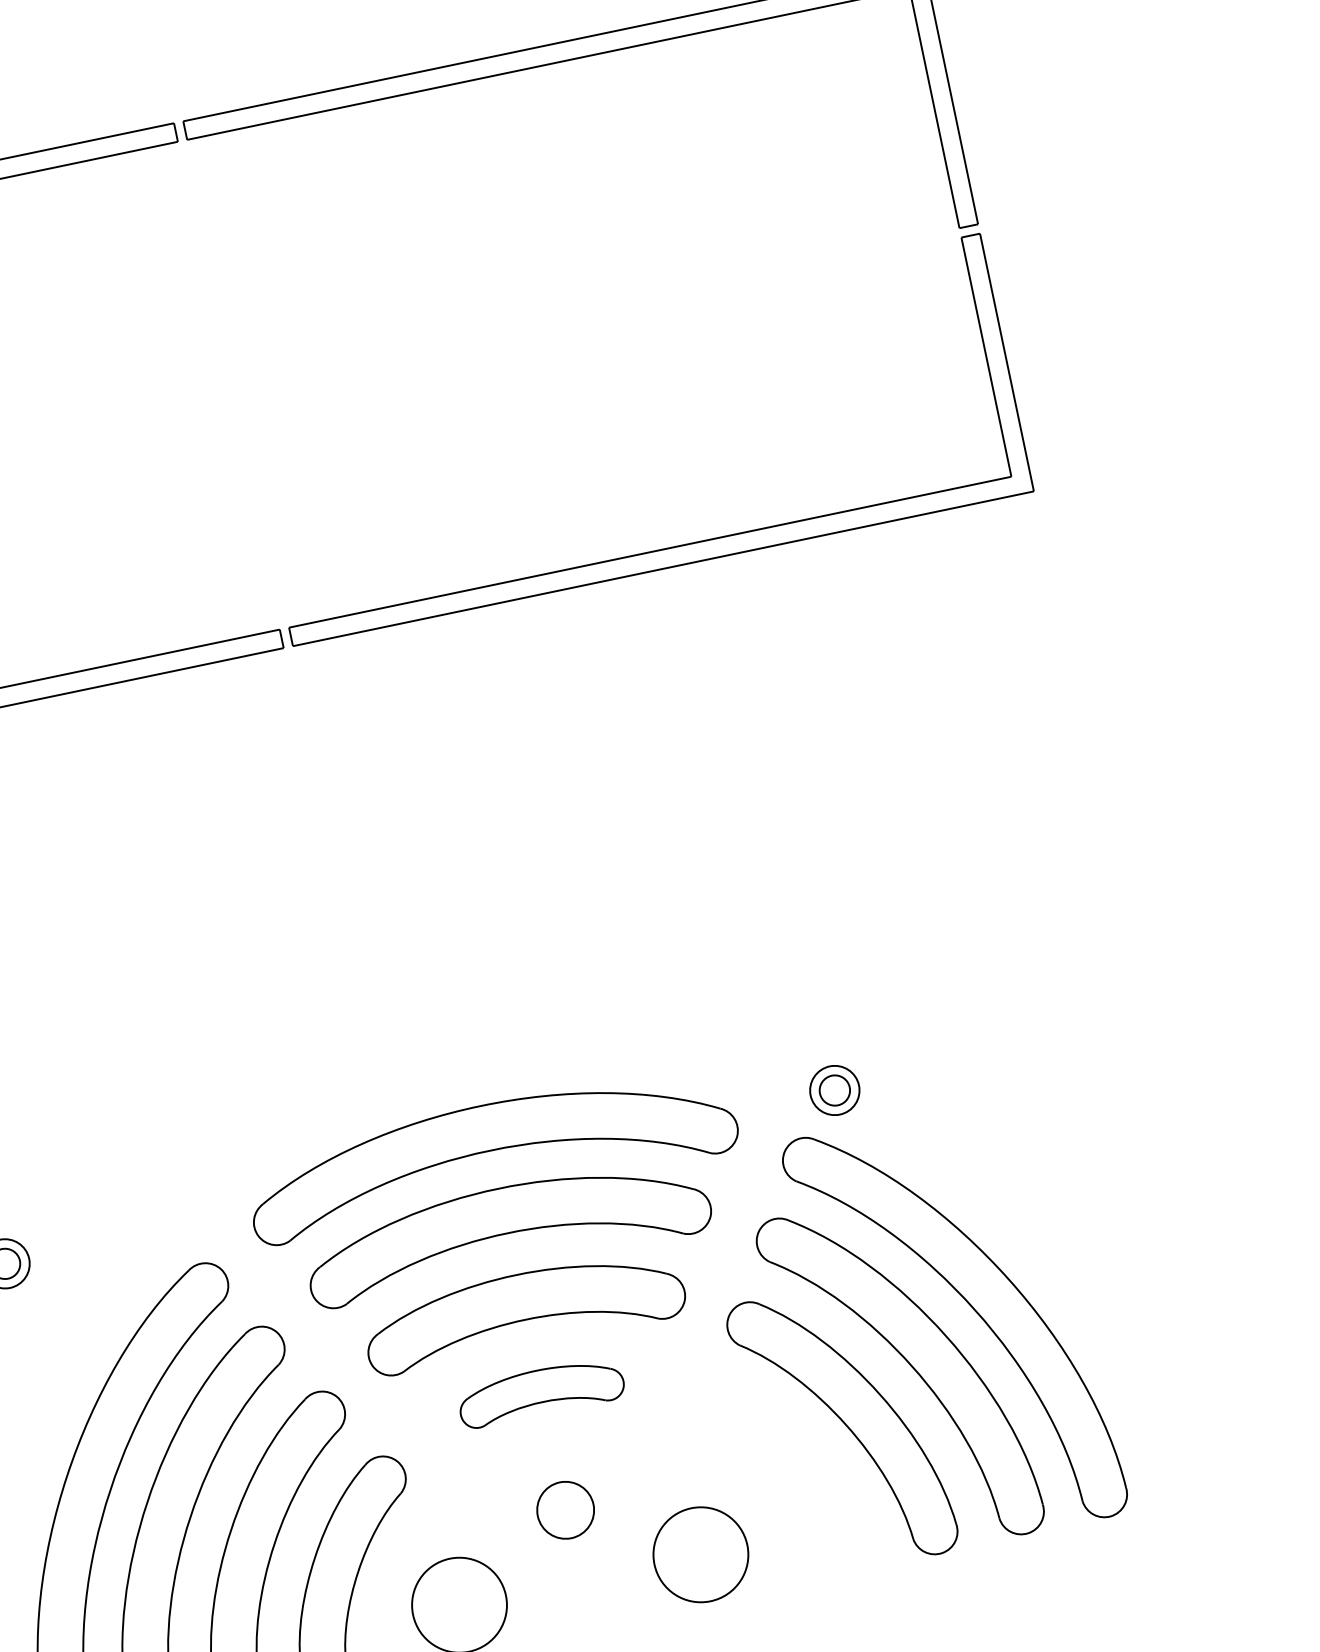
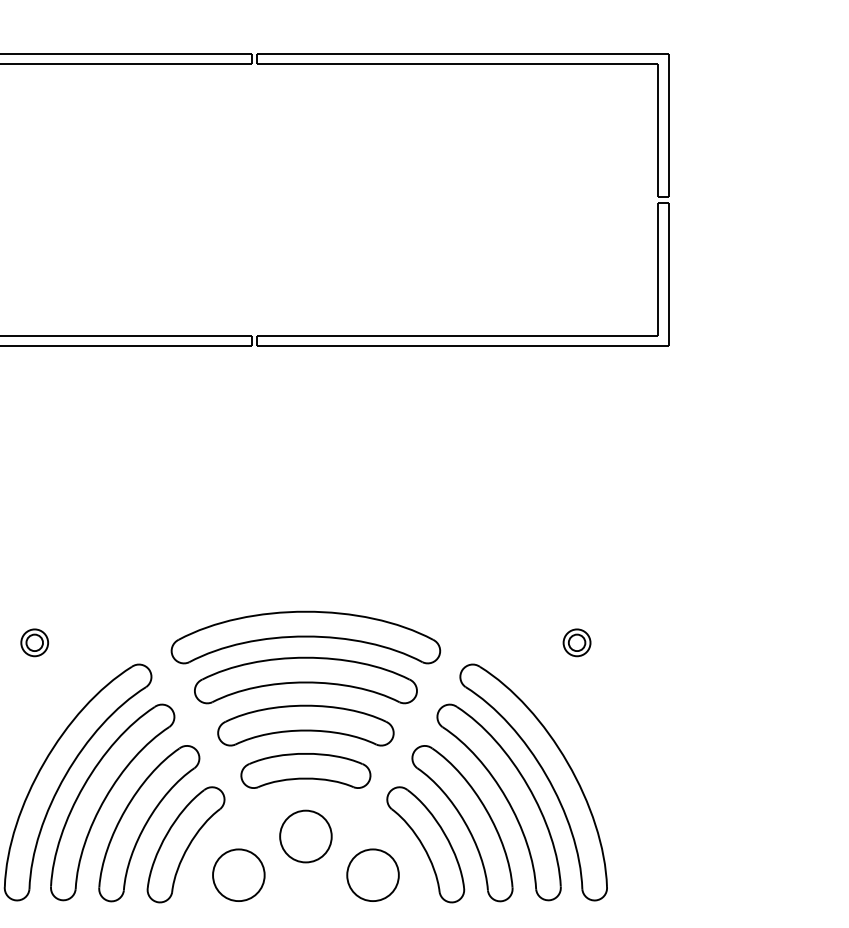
part: (833, 1090) -> (576, 642), moved
part: (540, 1391) -> (305, 770), size x1.43
part: (783, 1479) -> (425, 844), added
part: (564, 1510) -> (305, 836), size x1.67

